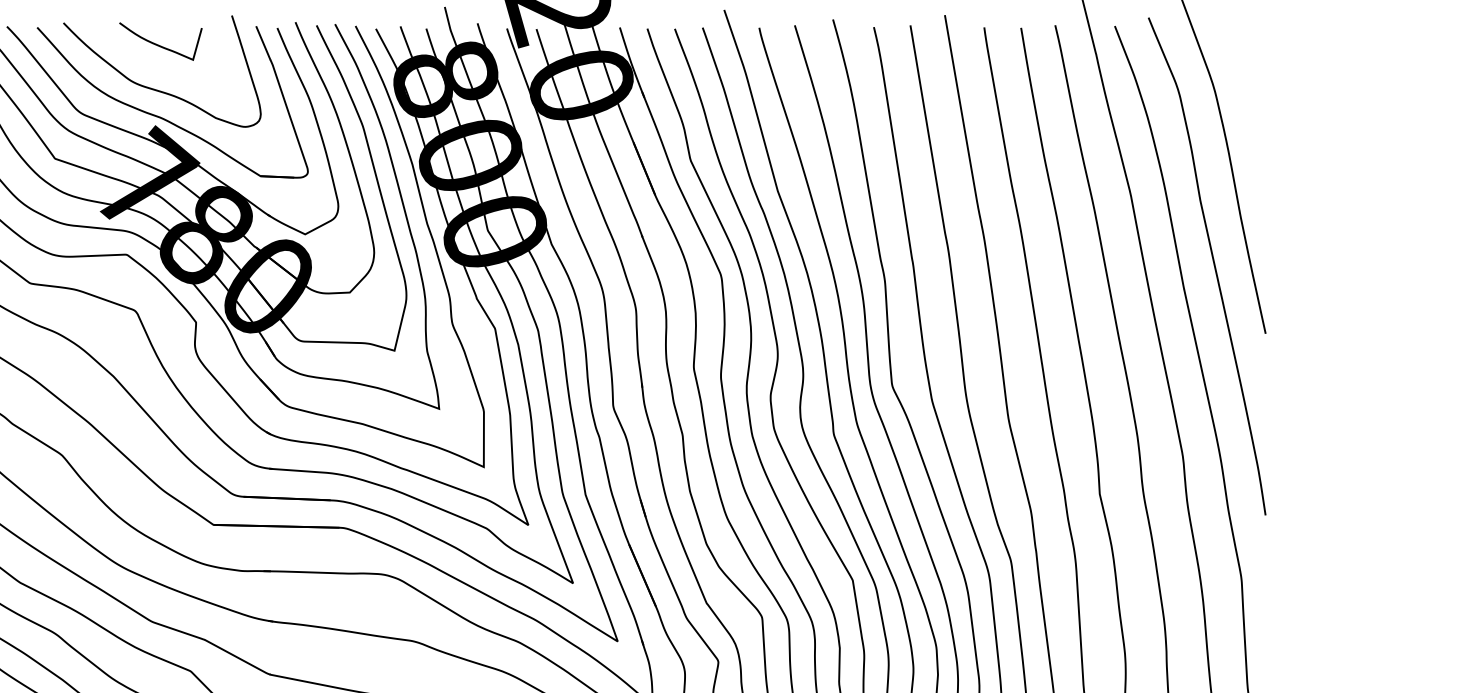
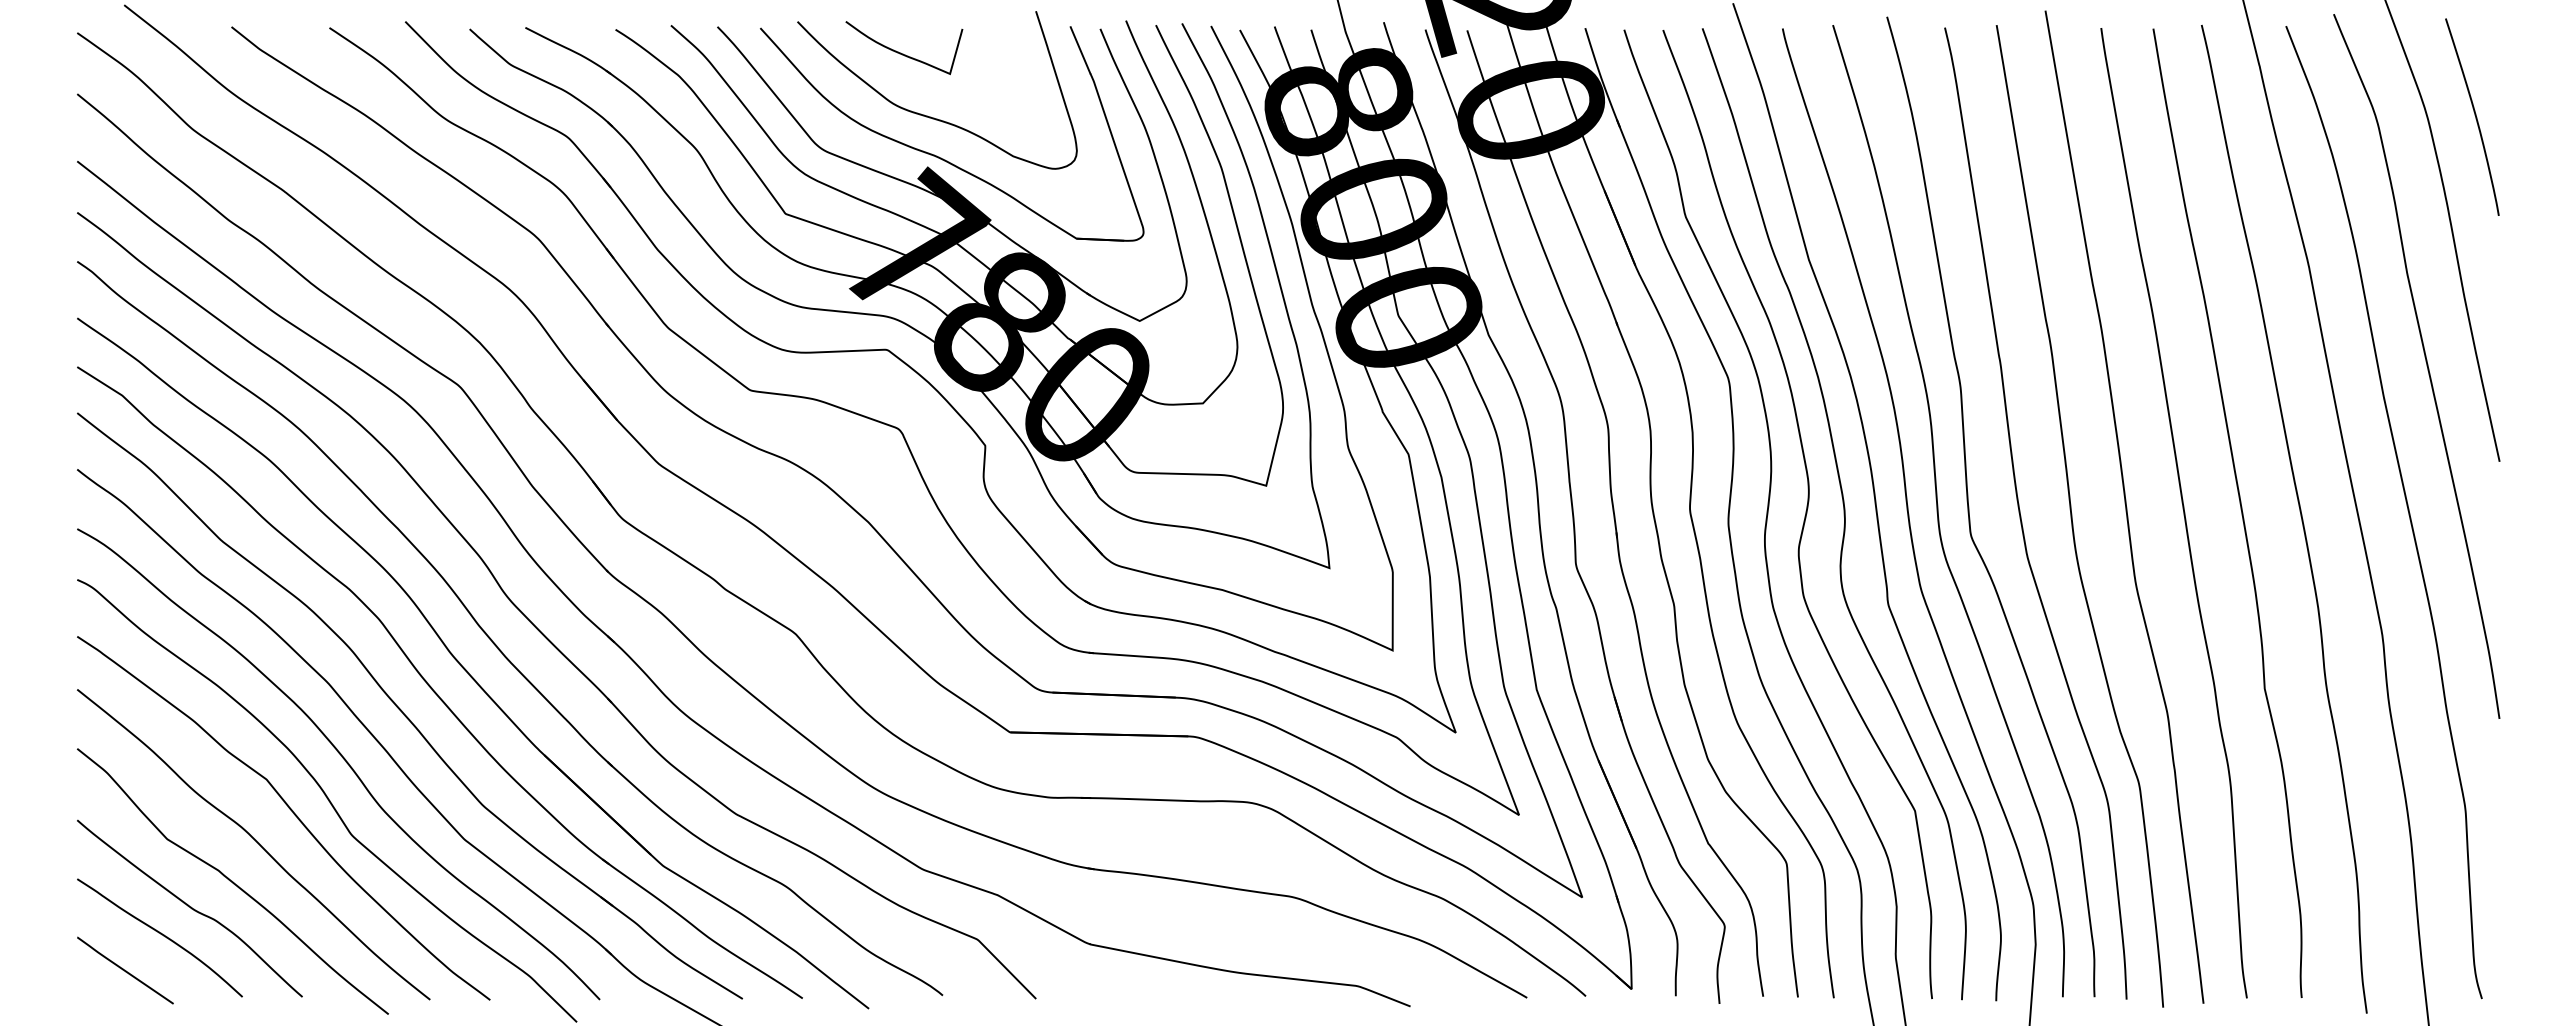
curve: (160, 45) -> (903, 53), moved
curve: (1247, 89) -> (2474, 115), added

